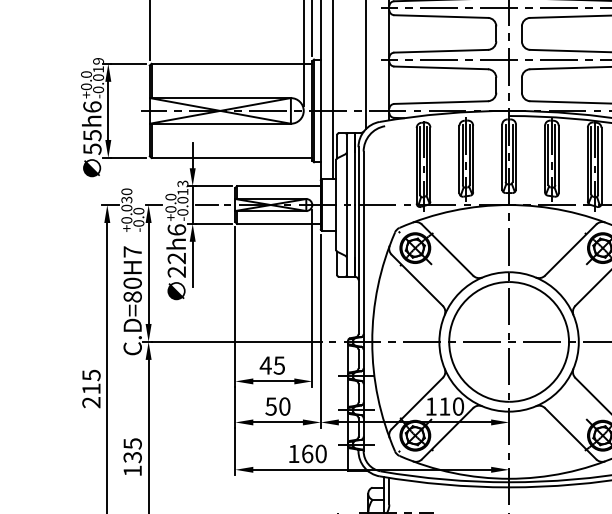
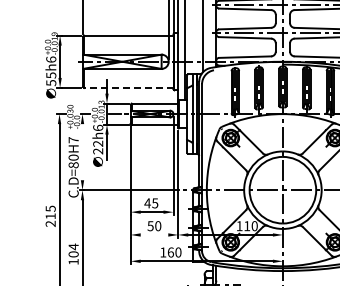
line: (231, 157) -> (128, 87), solid -> dashed
line: (148, 274) -> (82, 152), removed
line: (278, 421) -> (154, 234), removed
text: (132, 450) -> (73, 250), 135 -> 104

